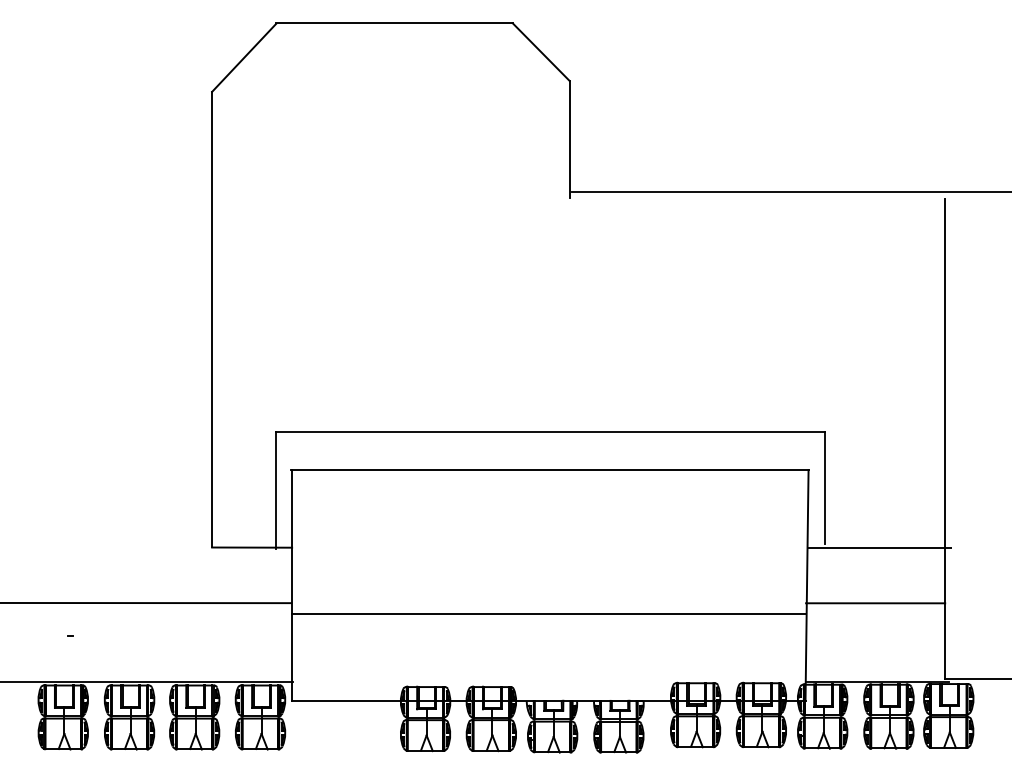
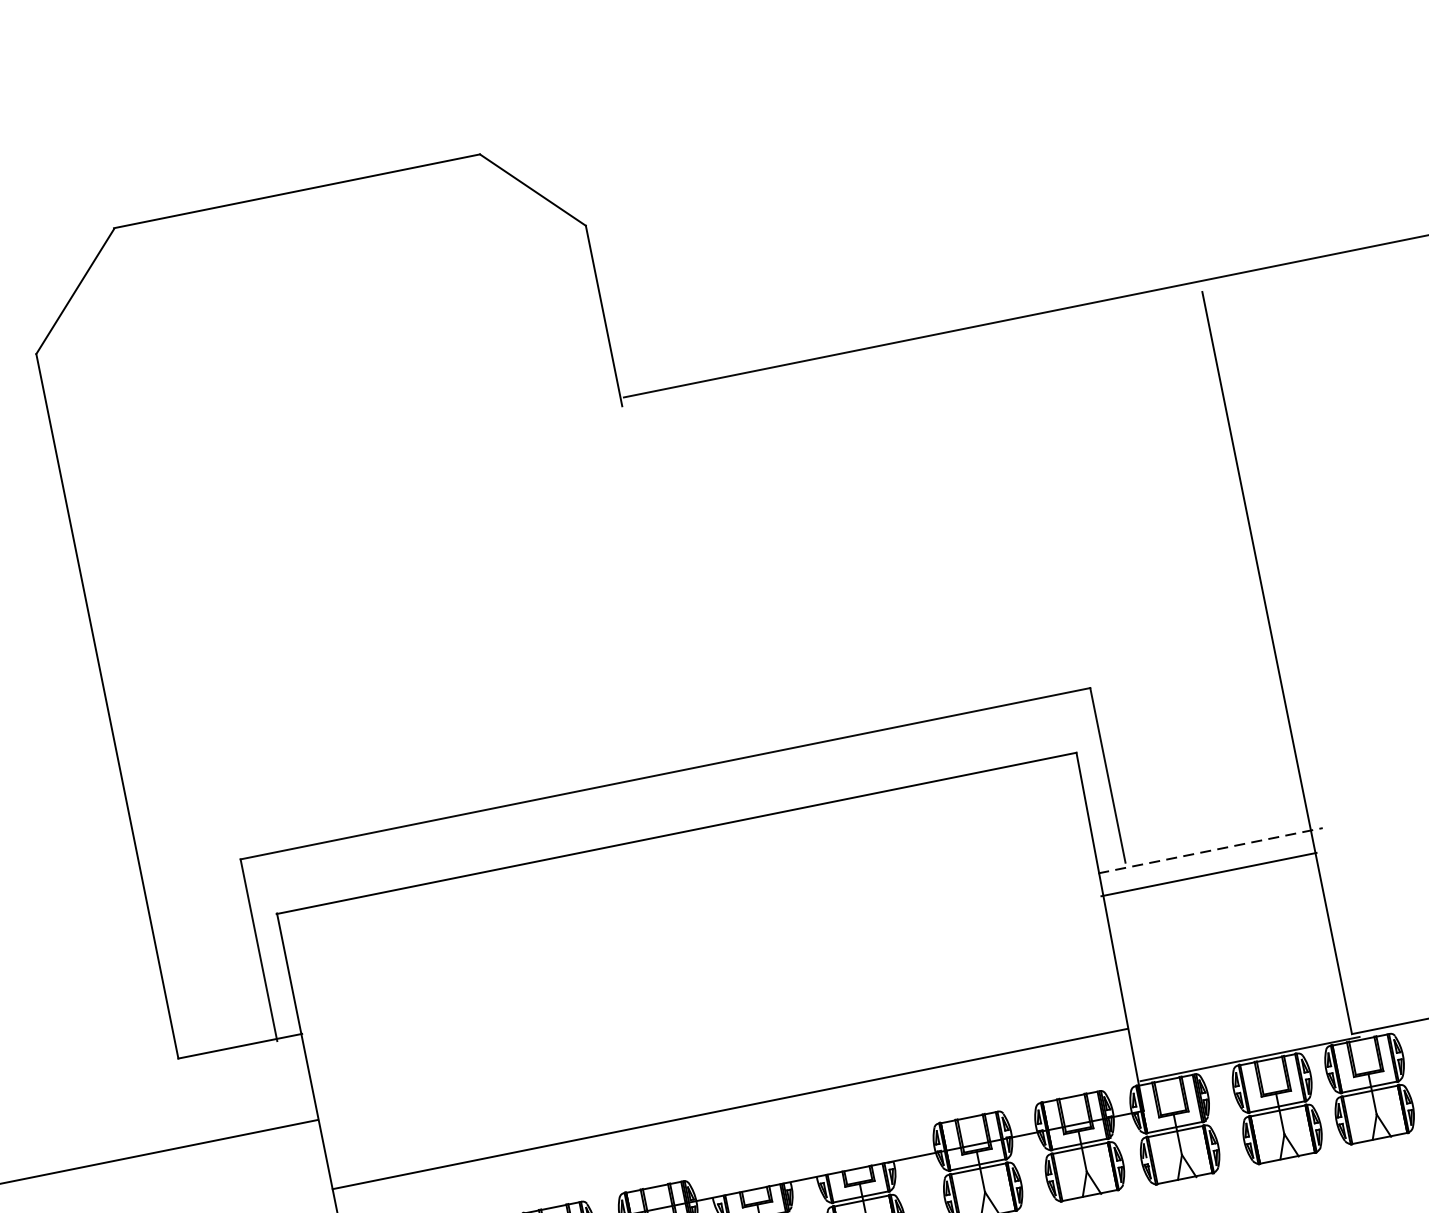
line: (879, 547) -> (1210, 850), solid -> dashed
line: (875, 603) -> (1208, 874), moved
line: (548, 613) -> (729, 1108), moved

